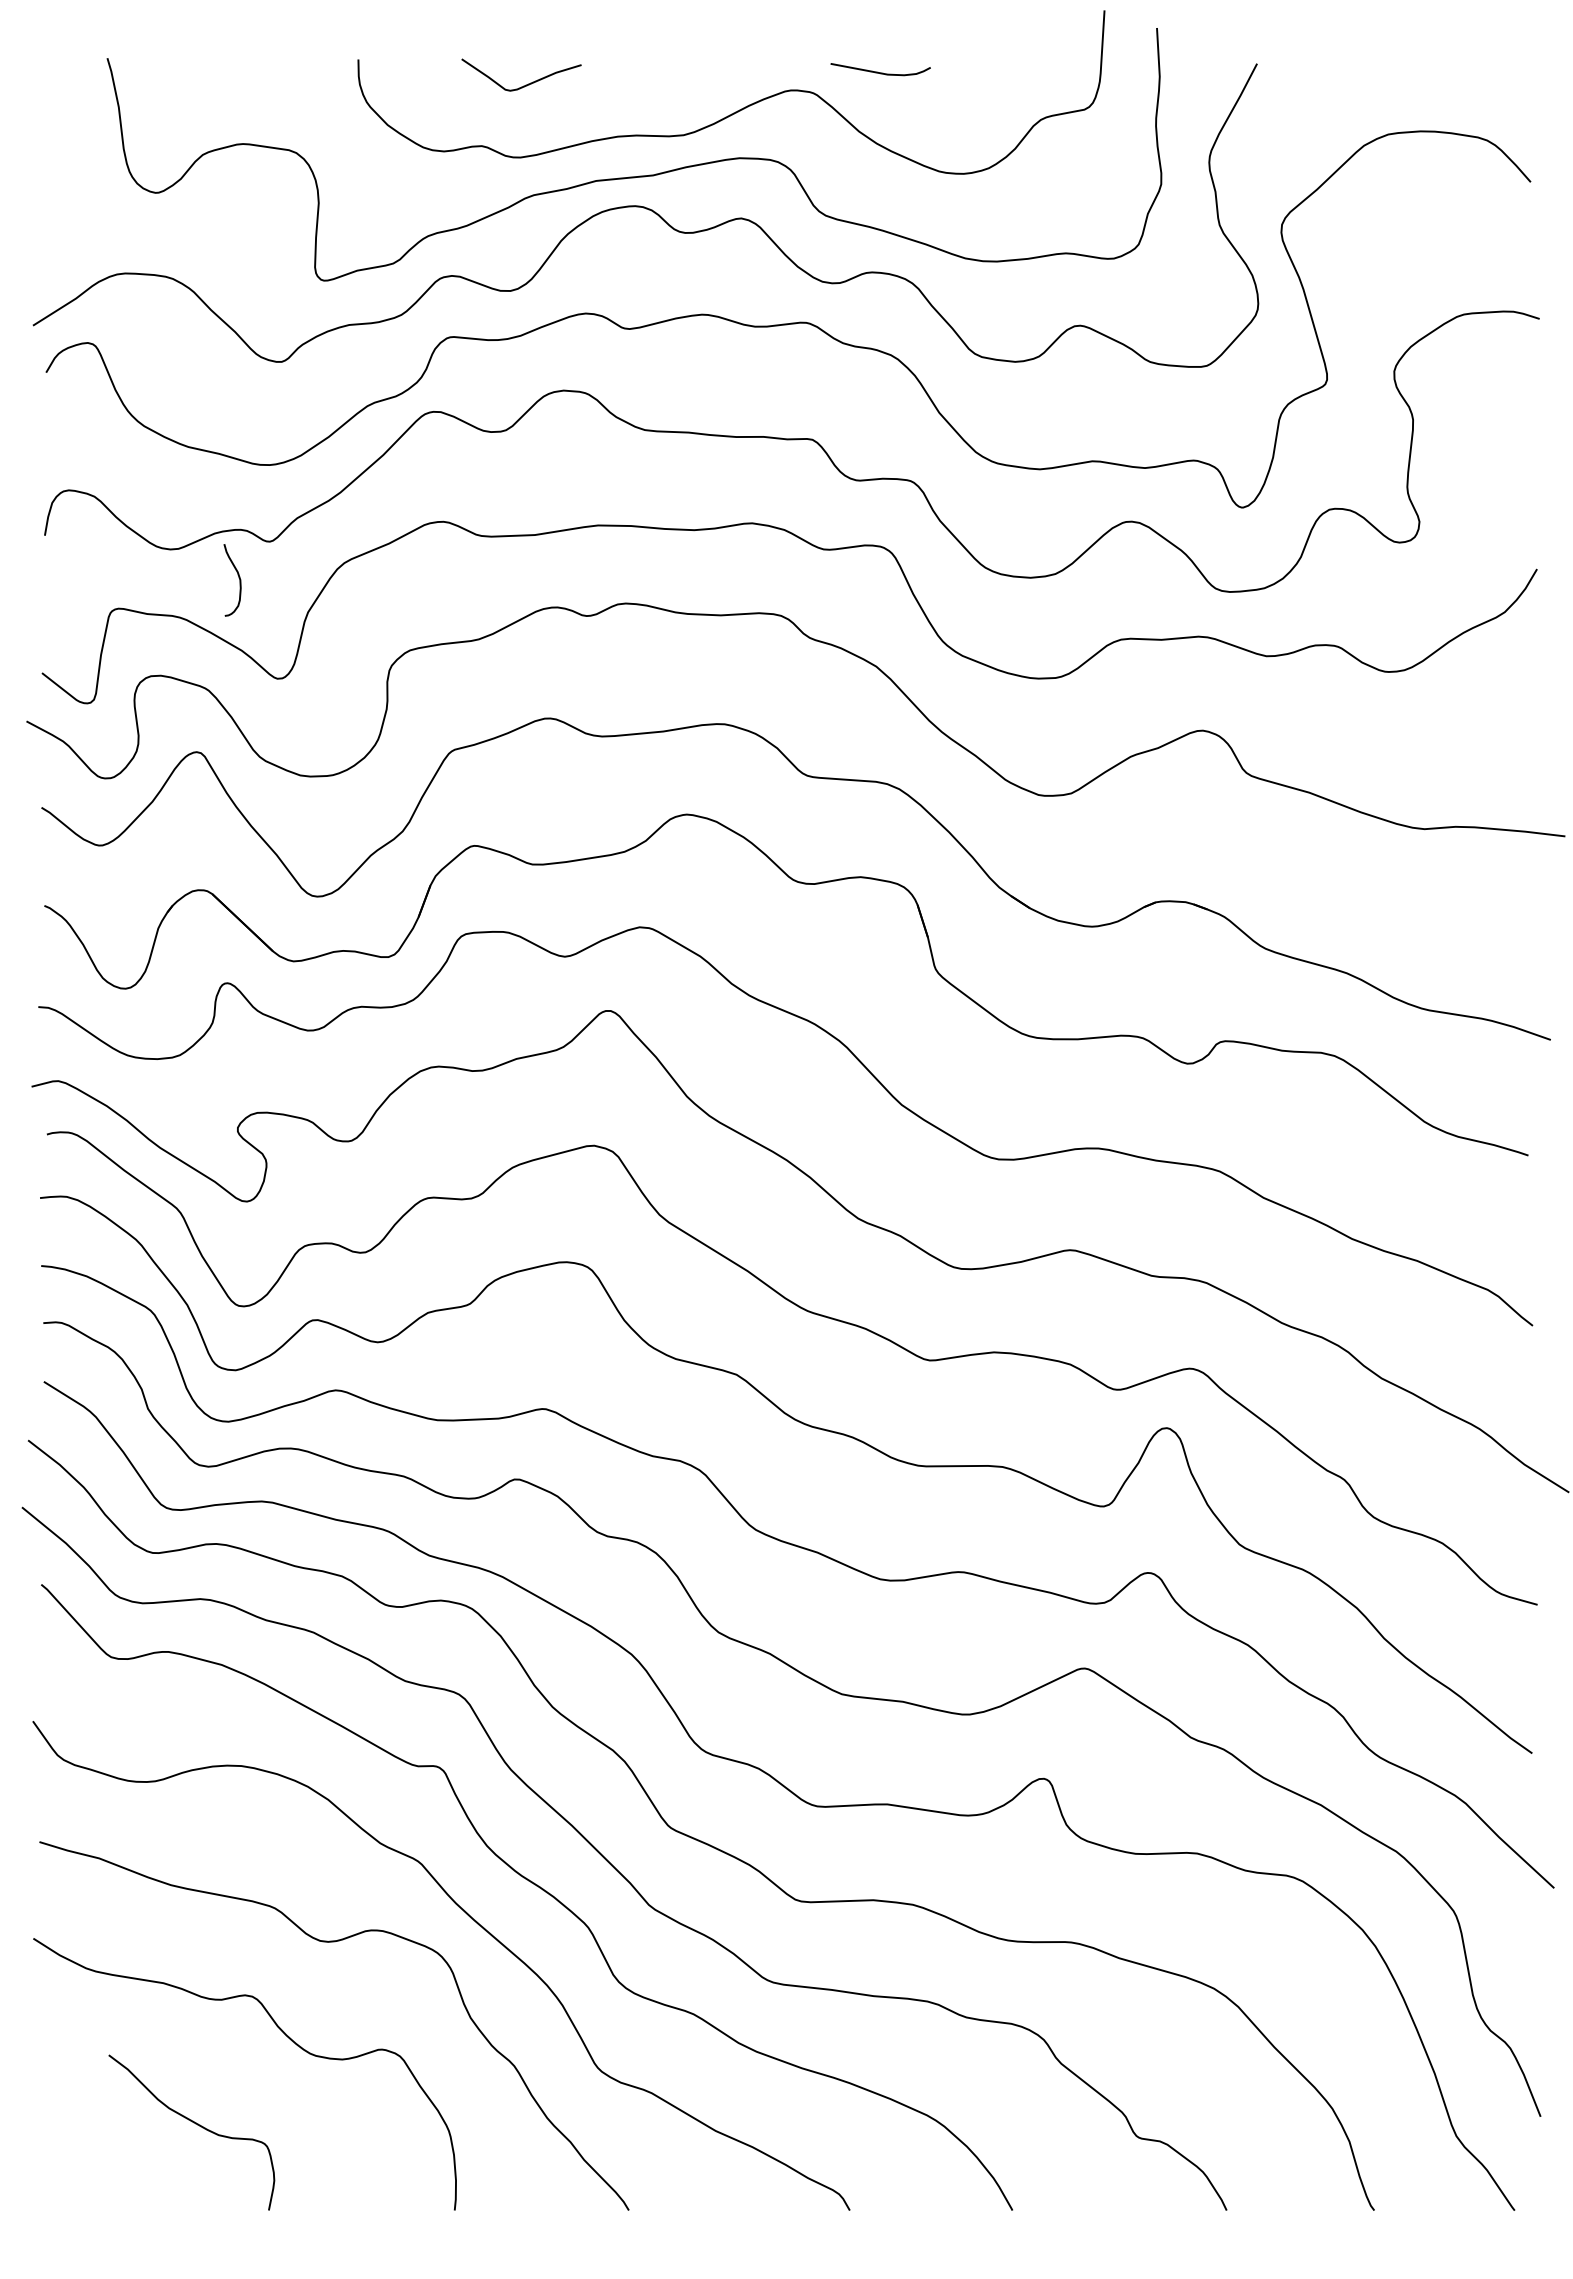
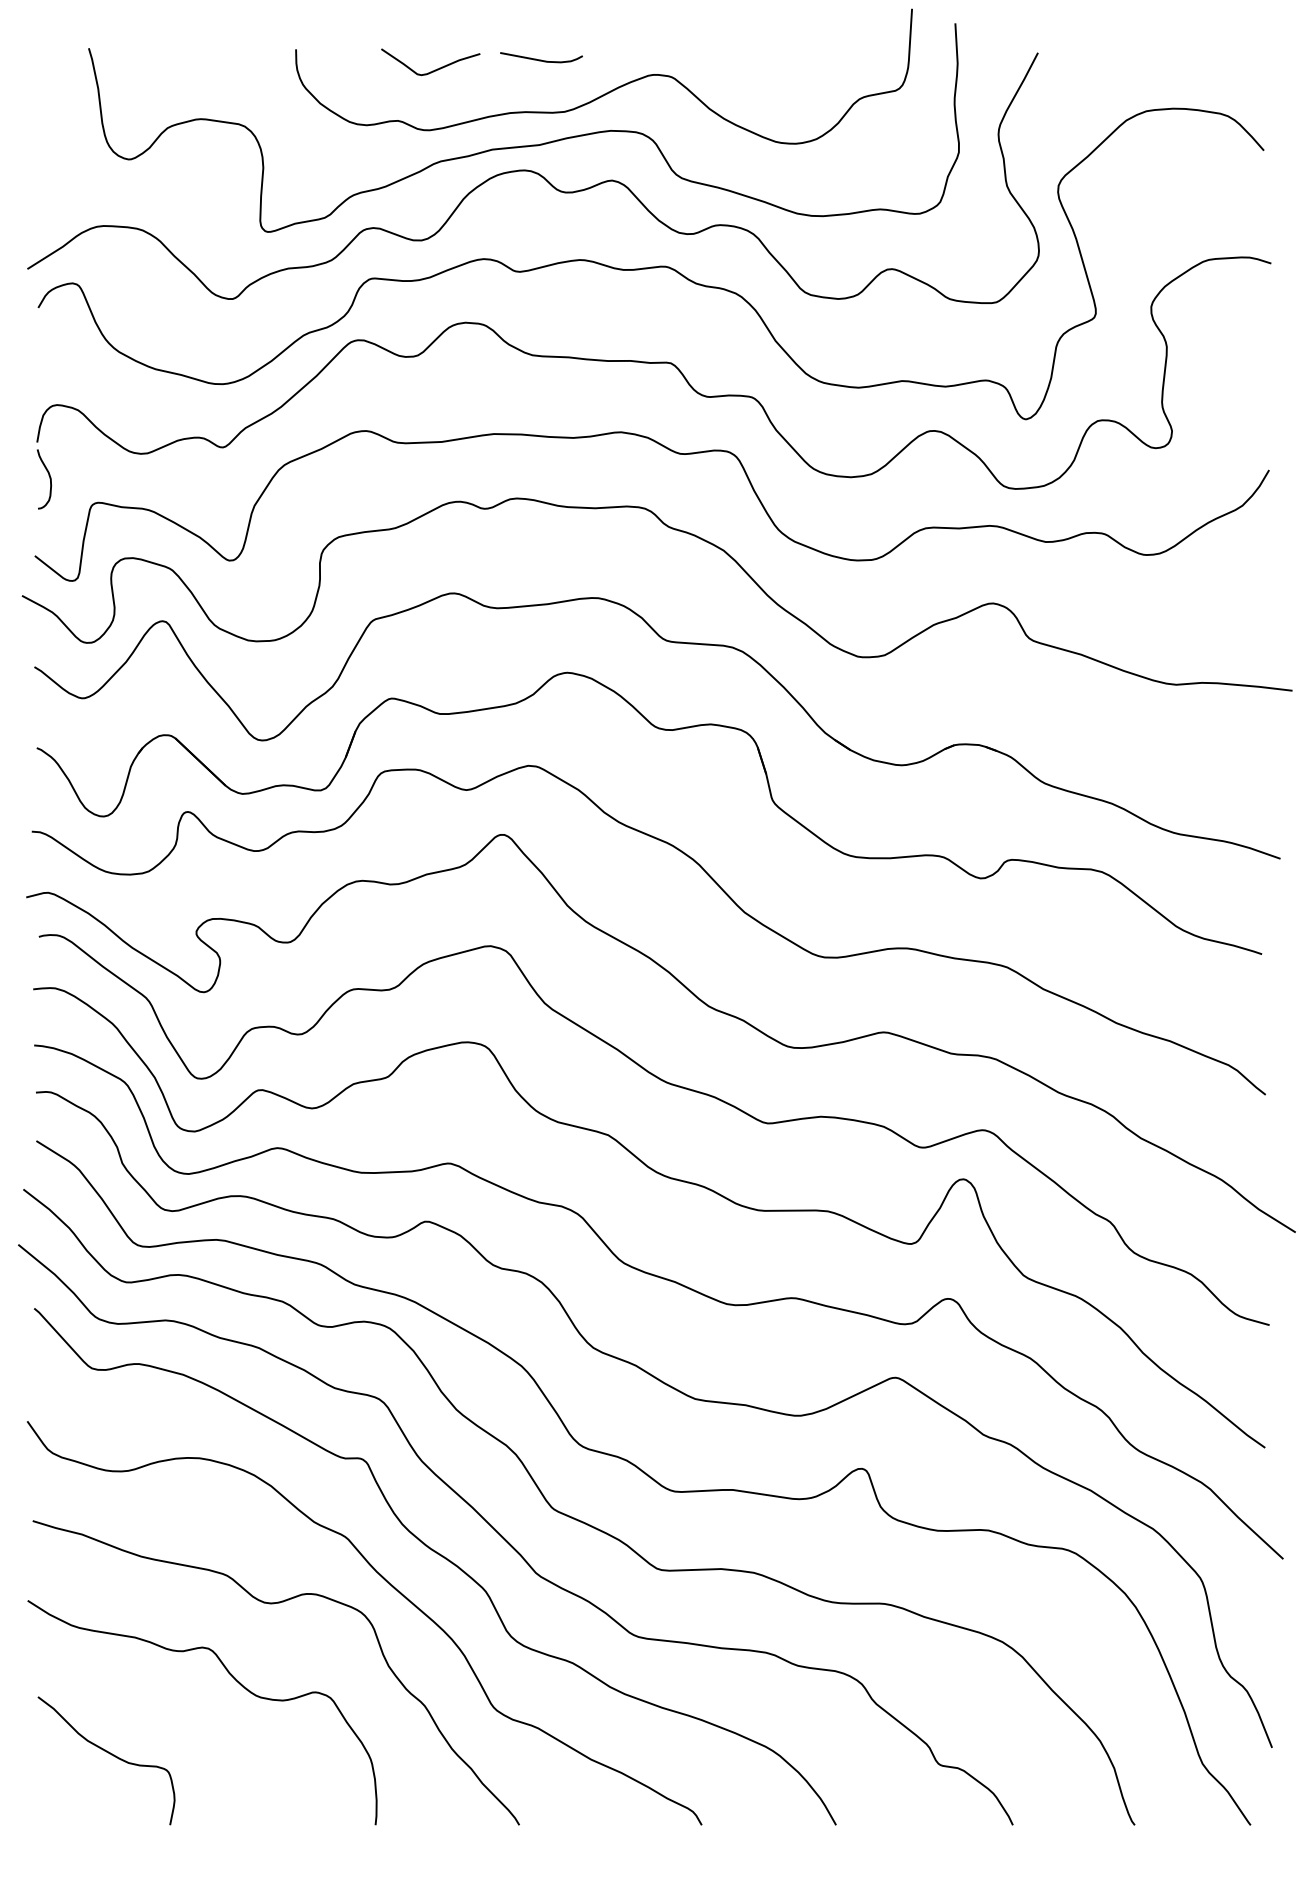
curve: (880, 72) -> (541, 60), moved
curve: (238, 578) -> (49, 477), moved
curve: (195, 2124) -> (109, 1754), moved

